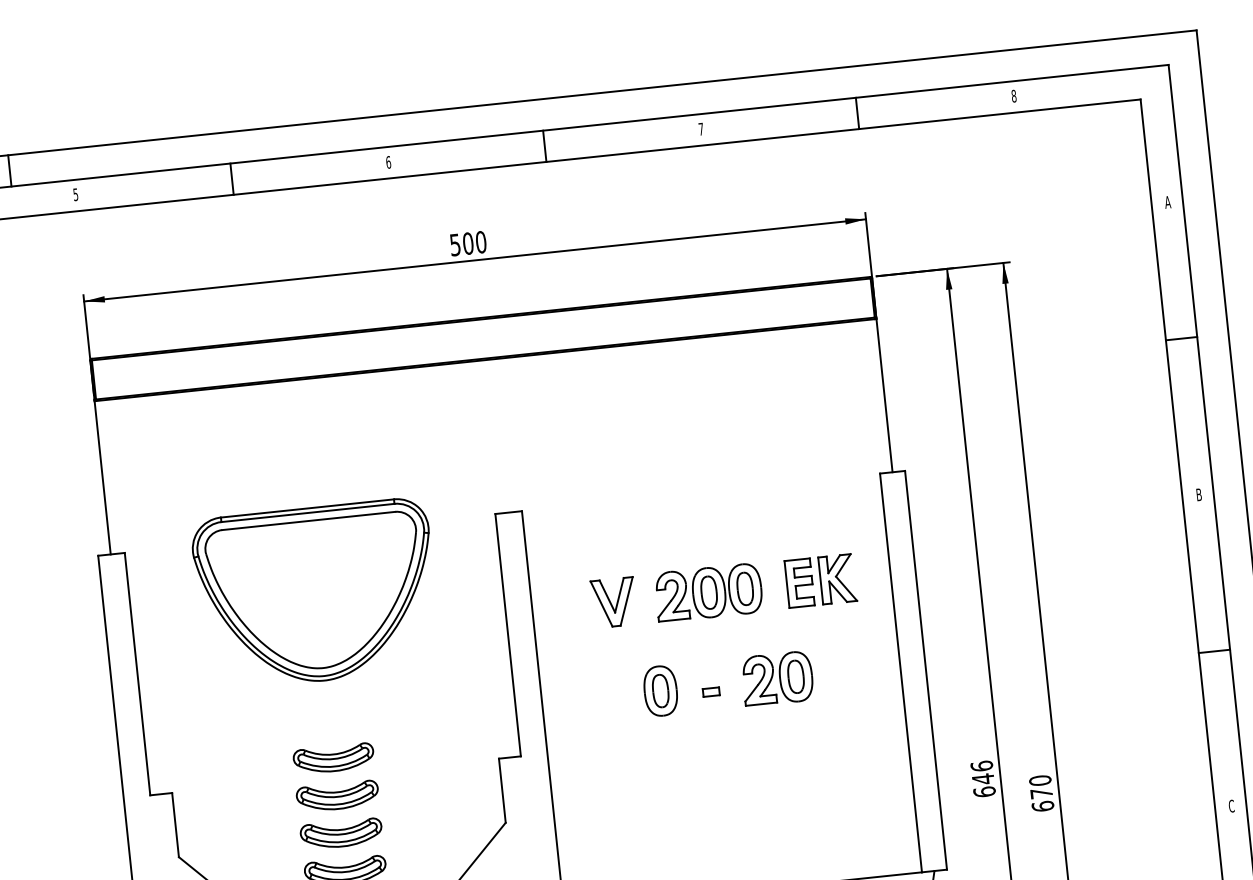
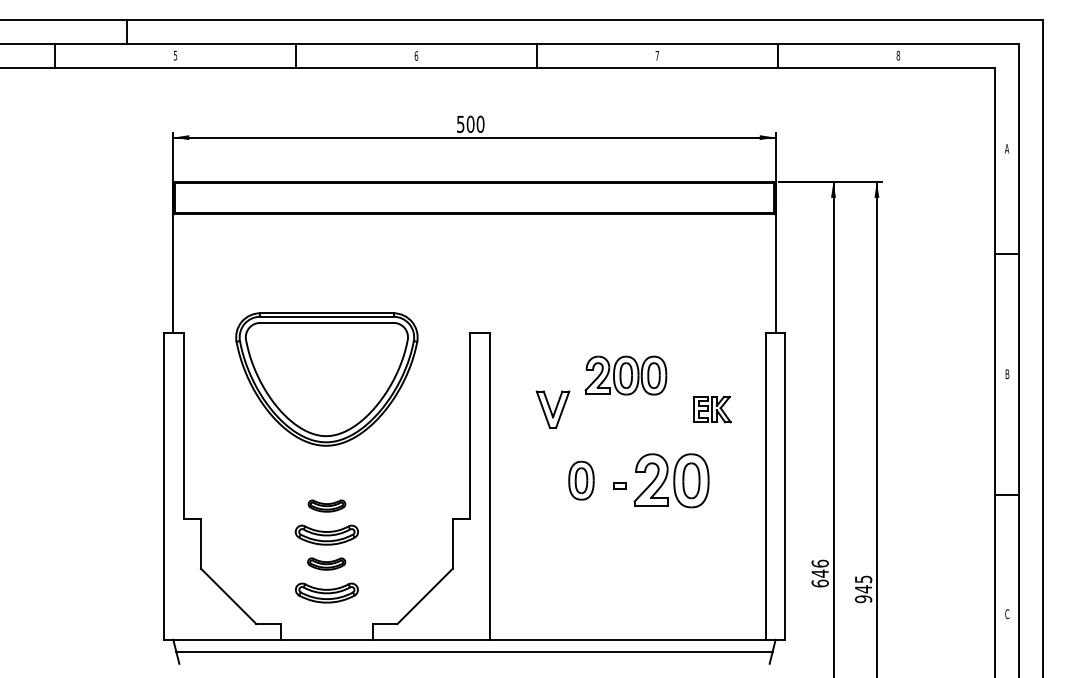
part: (821, 580) -> (712, 409), size x0.7
part: (708, 592) -> (625, 375), moved
part: (777, 678) -> (671, 480), size x1.4
part: (333, 758) -> (326, 505), size x0.6
text: (1041, 793) -> (863, 589), 670 -> 945
part: (341, 833) -> (326, 563), size x0.6

